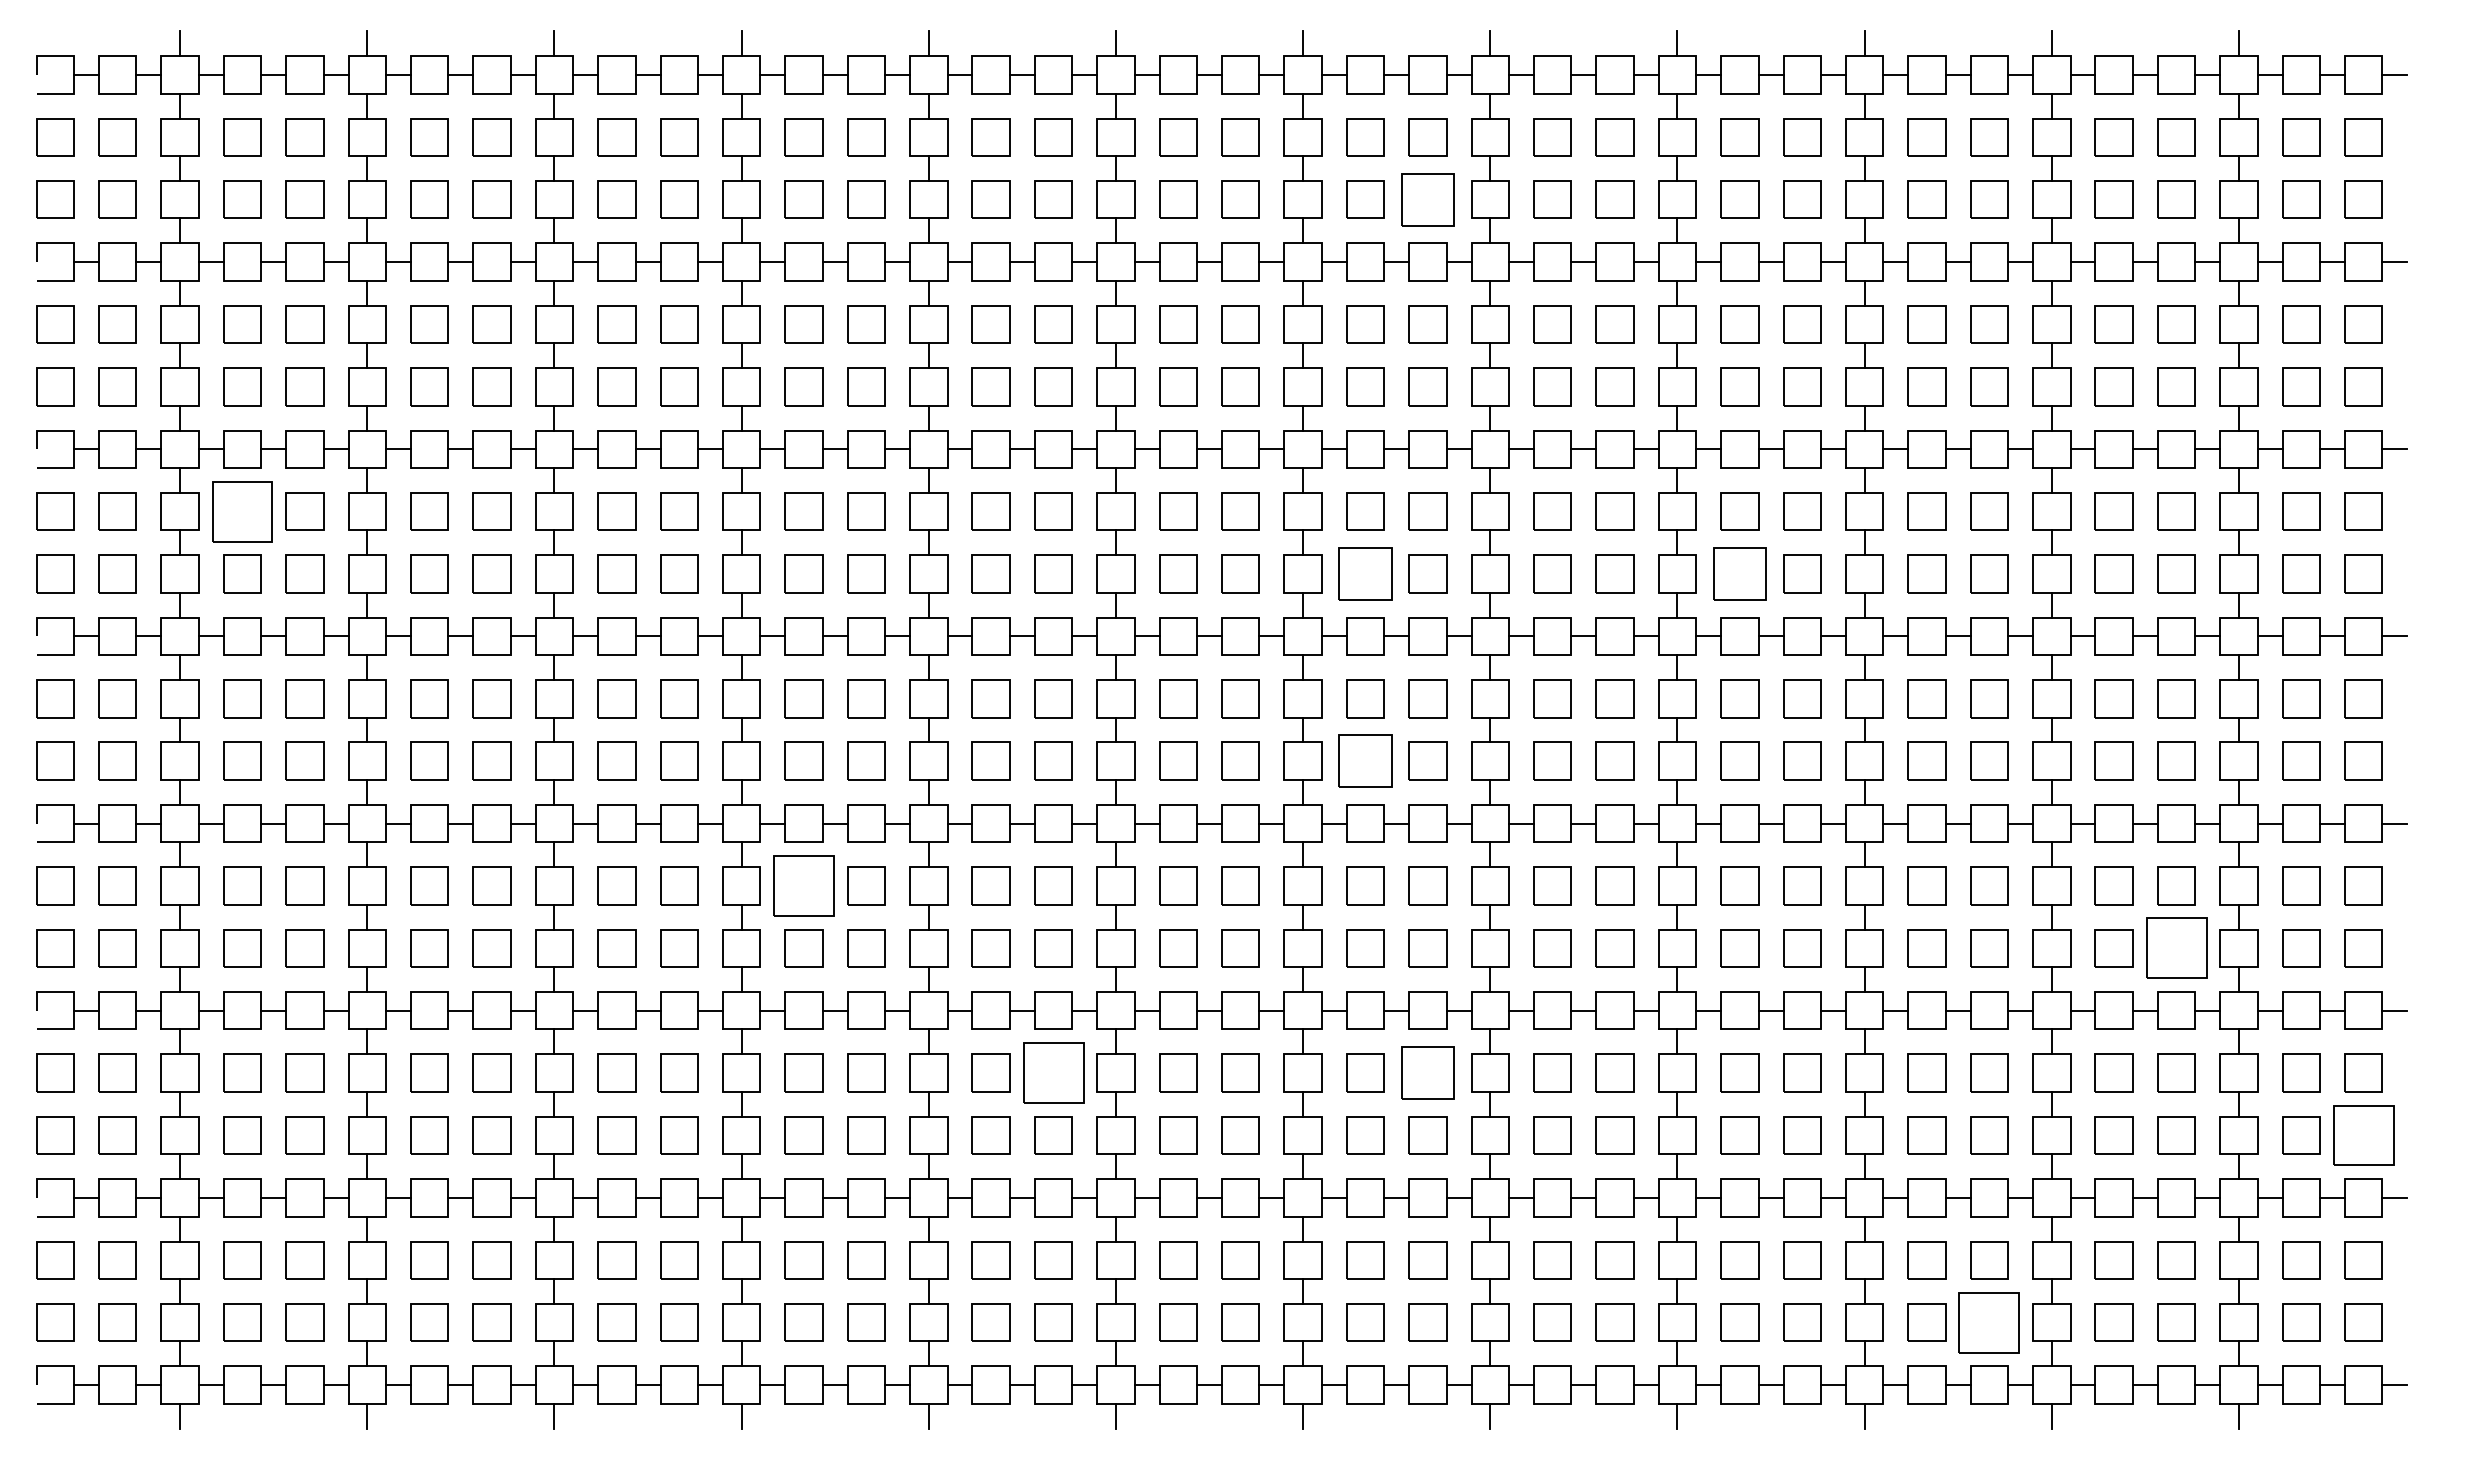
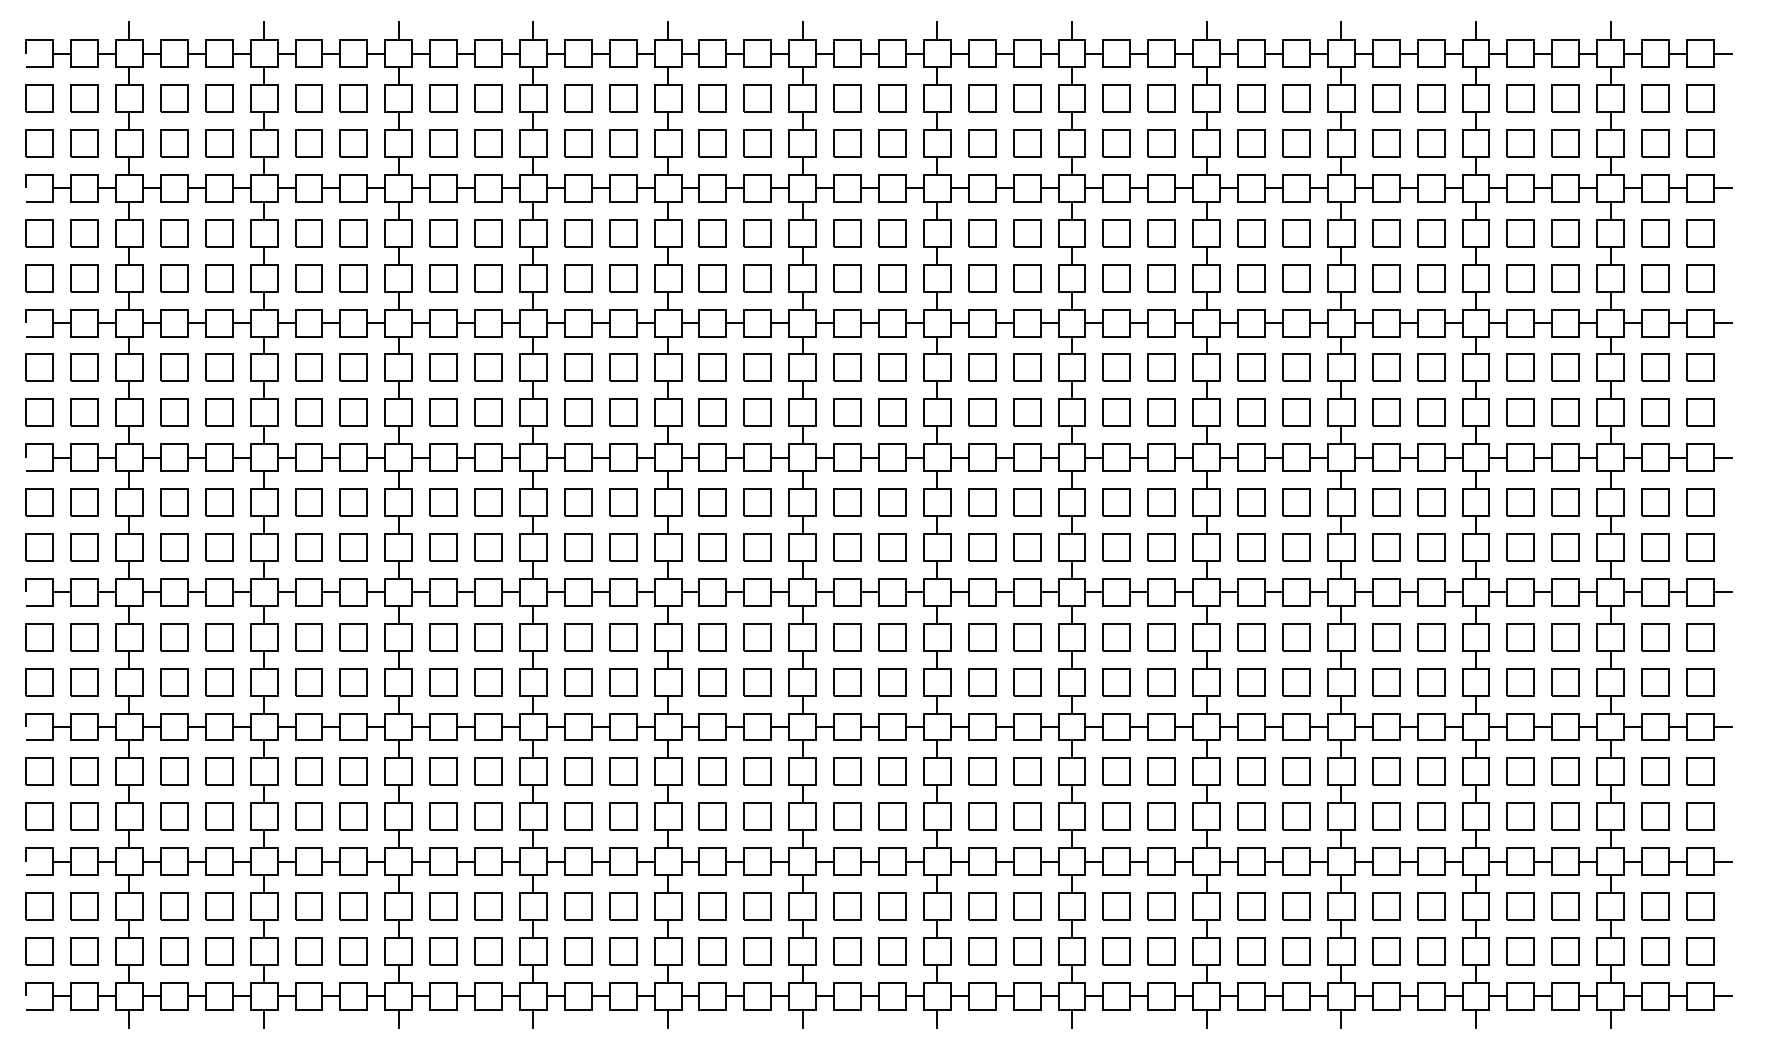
part: (1427, 199) -> (1026, 143), size x0.71
part: (242, 511) -> (174, 367), size x0.62
part: (1365, 573) -> (982, 412), size x0.71
part: (1739, 573) -> (1251, 412), size x0.71
part: (1365, 760) -> (982, 546), size x0.71
part: (803, 885) -> (577, 636), size x0.62
part: (2176, 948) -> (1565, 682), size x0.62
part: (1053, 1072) -> (757, 771), size x0.62
part: (1427, 1072) -> (1026, 771), size x0.71
part: (2363, 1135) -> (1700, 816), size x0.62
part: (1989, 1322) -> (1431, 951), size x0.62

